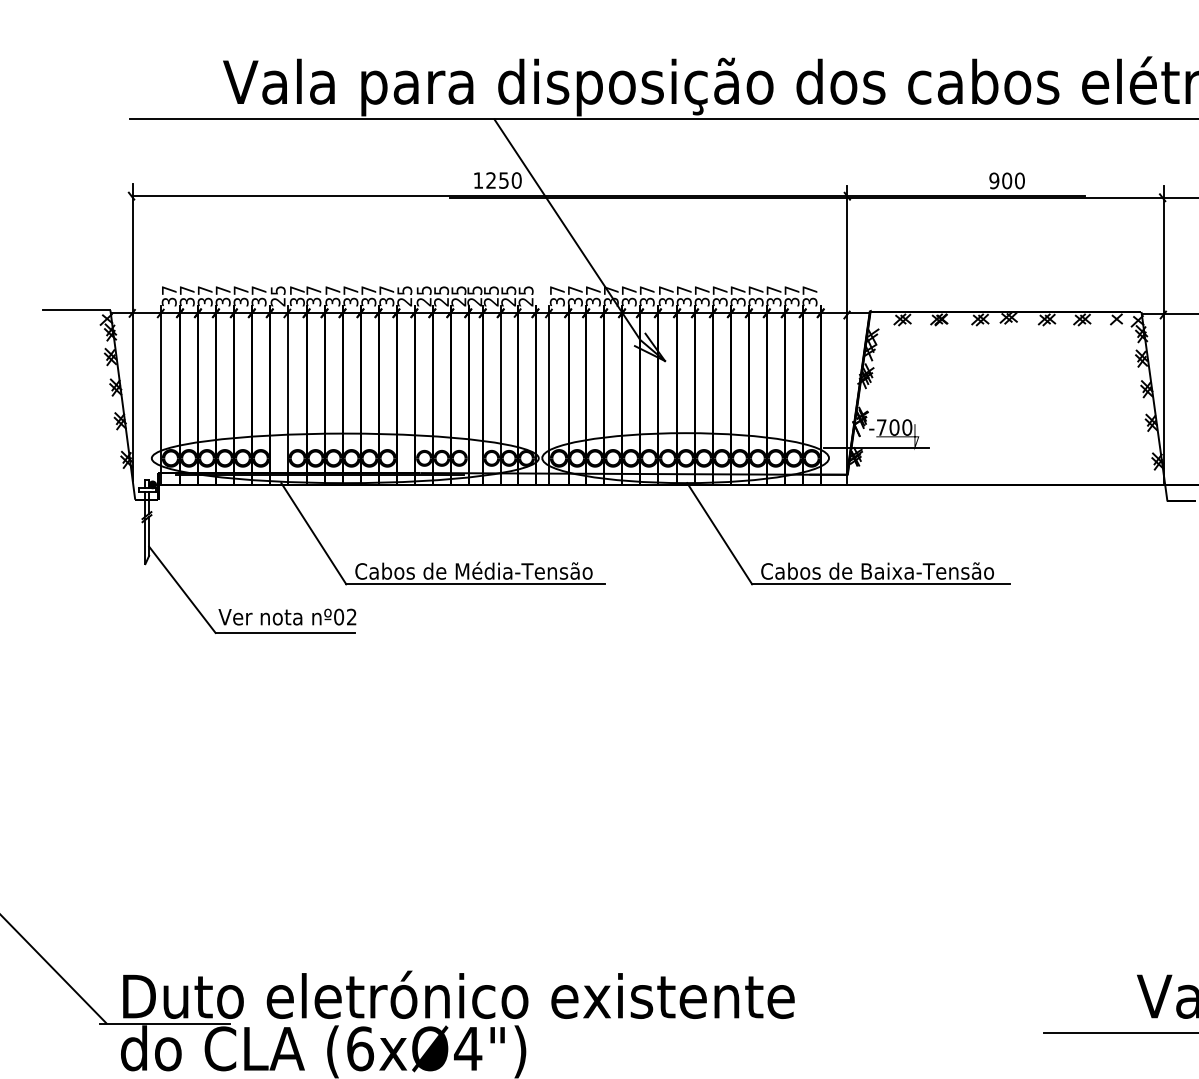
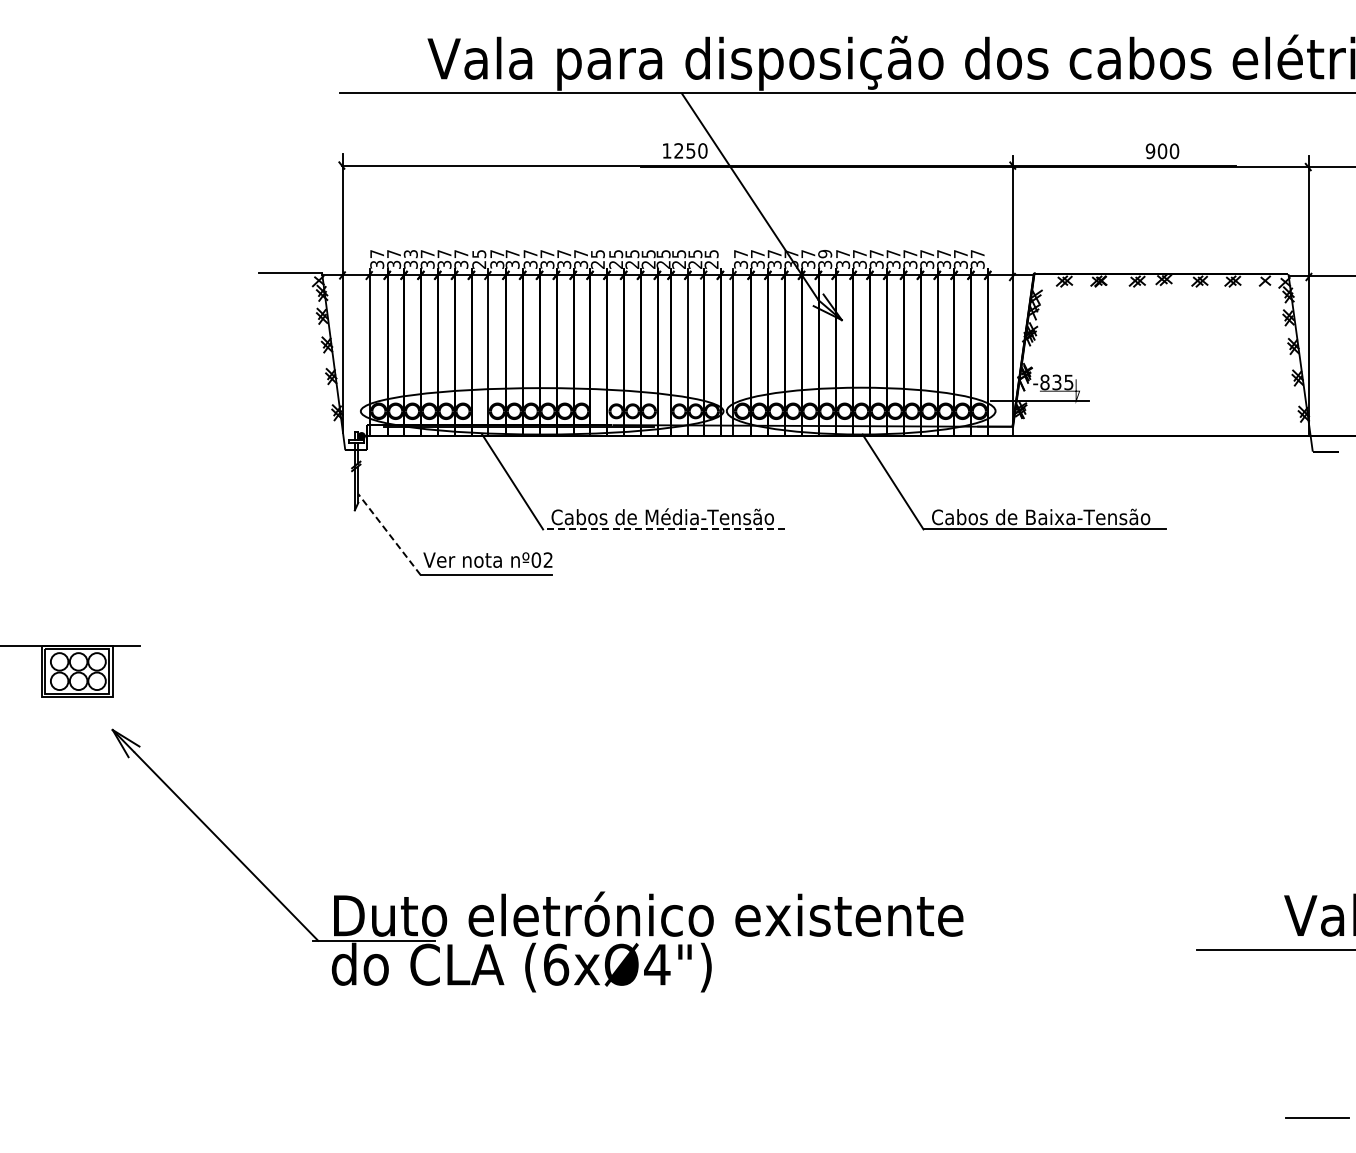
text: (204, 291) -> (410, 254), 37 -> 33
text: (647, 291) -> (825, 254), 37 -> 39
text: (894, 427) -> (1056, 382), -700 -> -835
line: (474, 584) -> (663, 529), solid -> dashed
line: (182, 589) -> (389, 534), solid -> dashed

